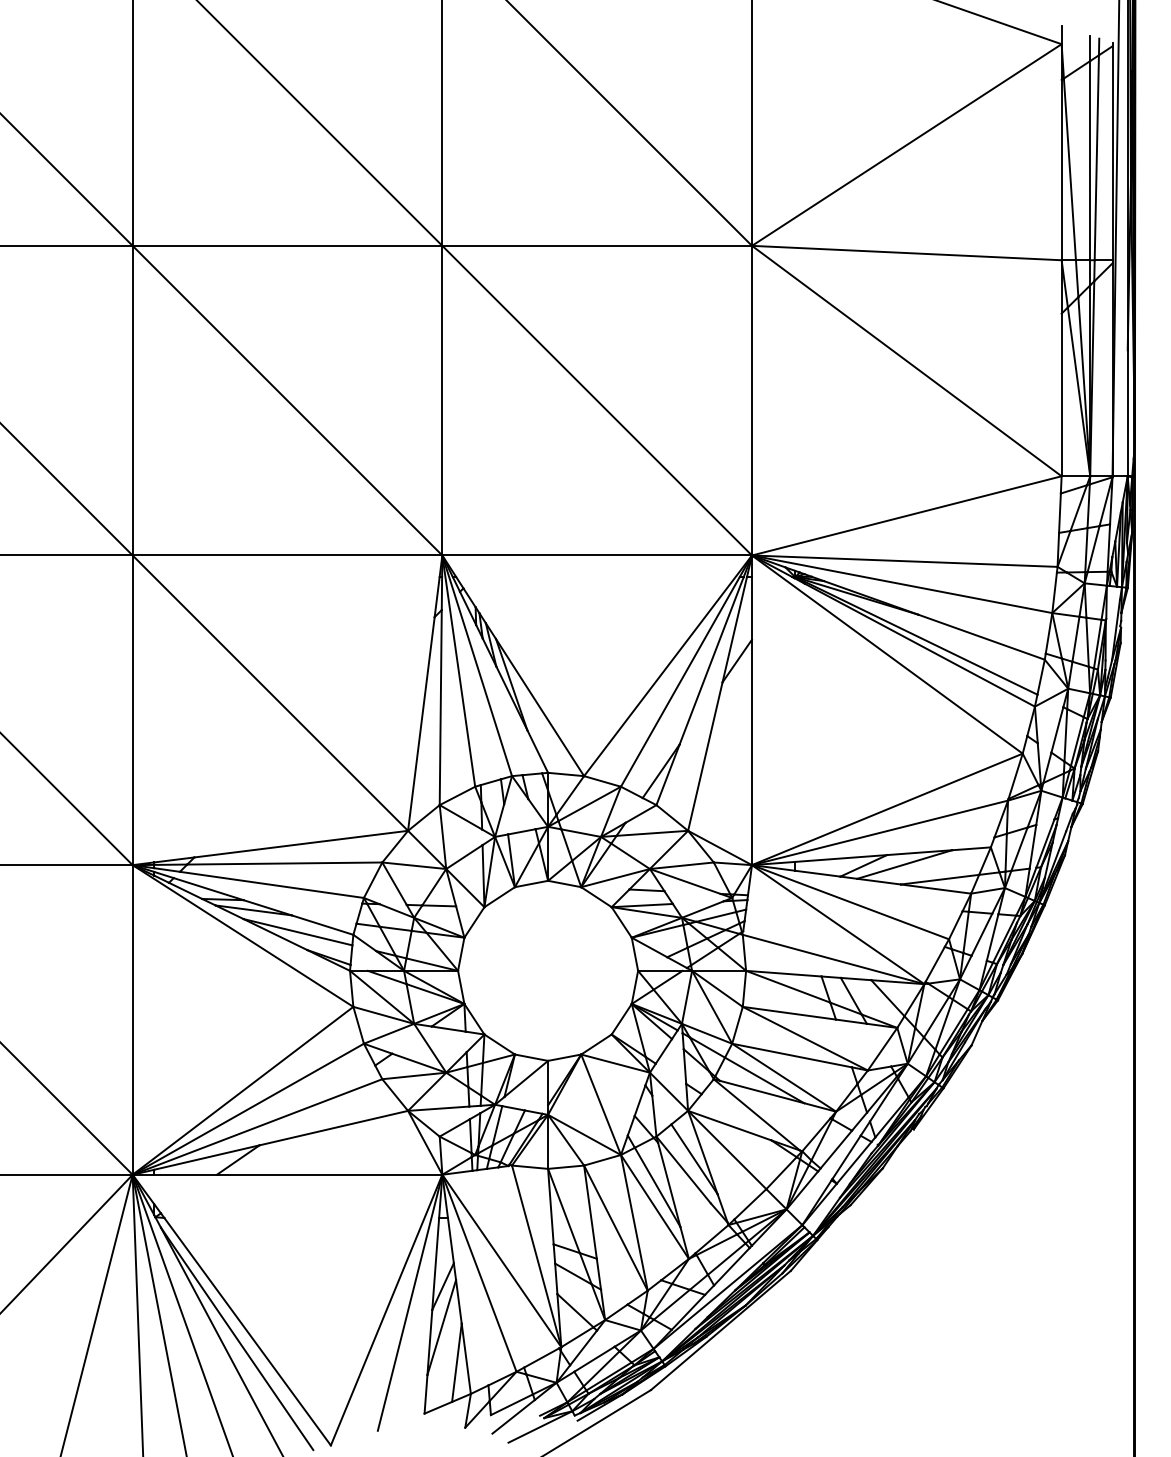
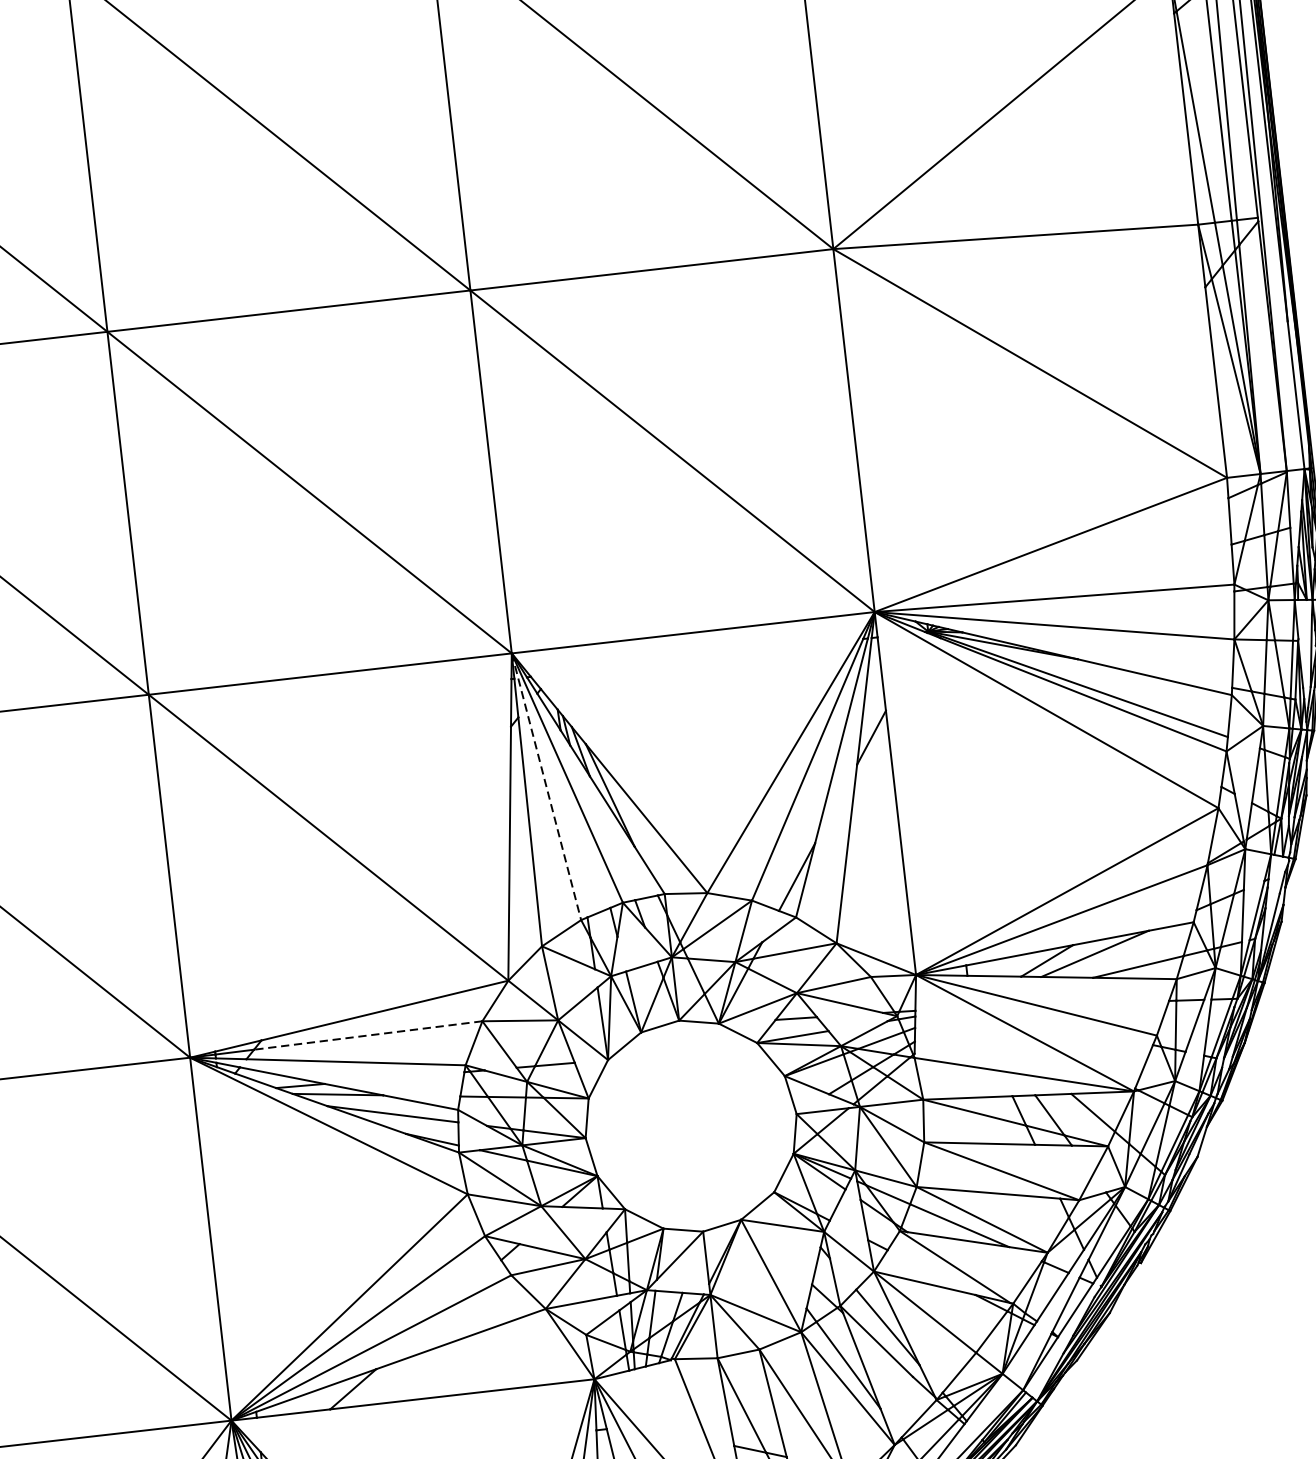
line: (458, 671) -> (546, 787), solid -> dashed
line: (284, 863) -> (367, 1035), solid -> dashed

